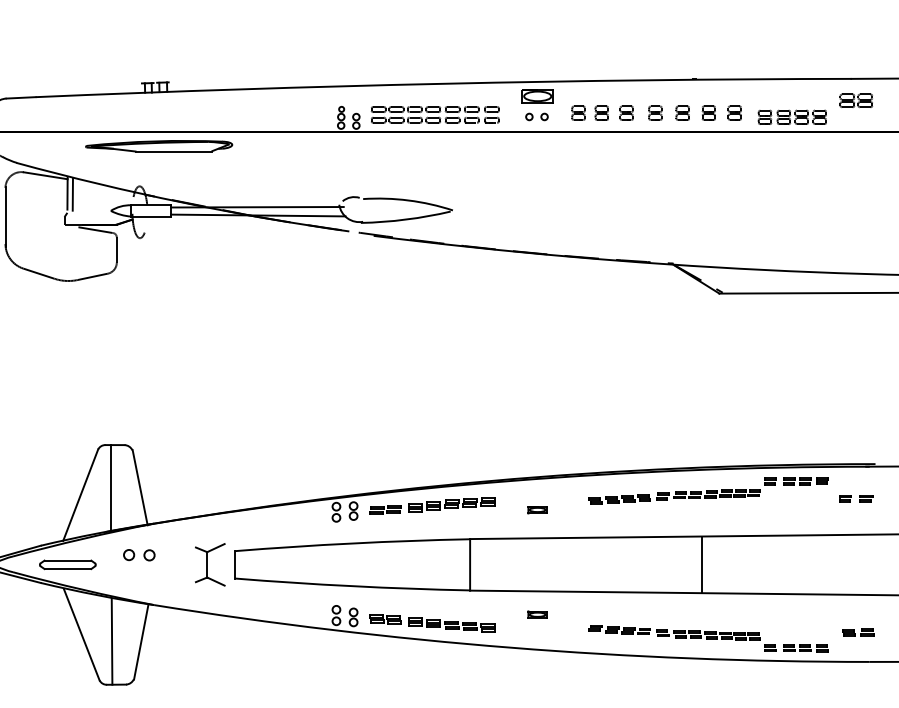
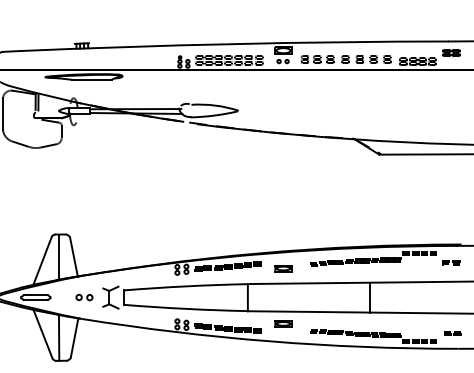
part: (537, 509) -> (283, 268), size x1.67
part: (139, 555) -> (84, 297), moved
part: (537, 613) -> (283, 323), size x1.67

